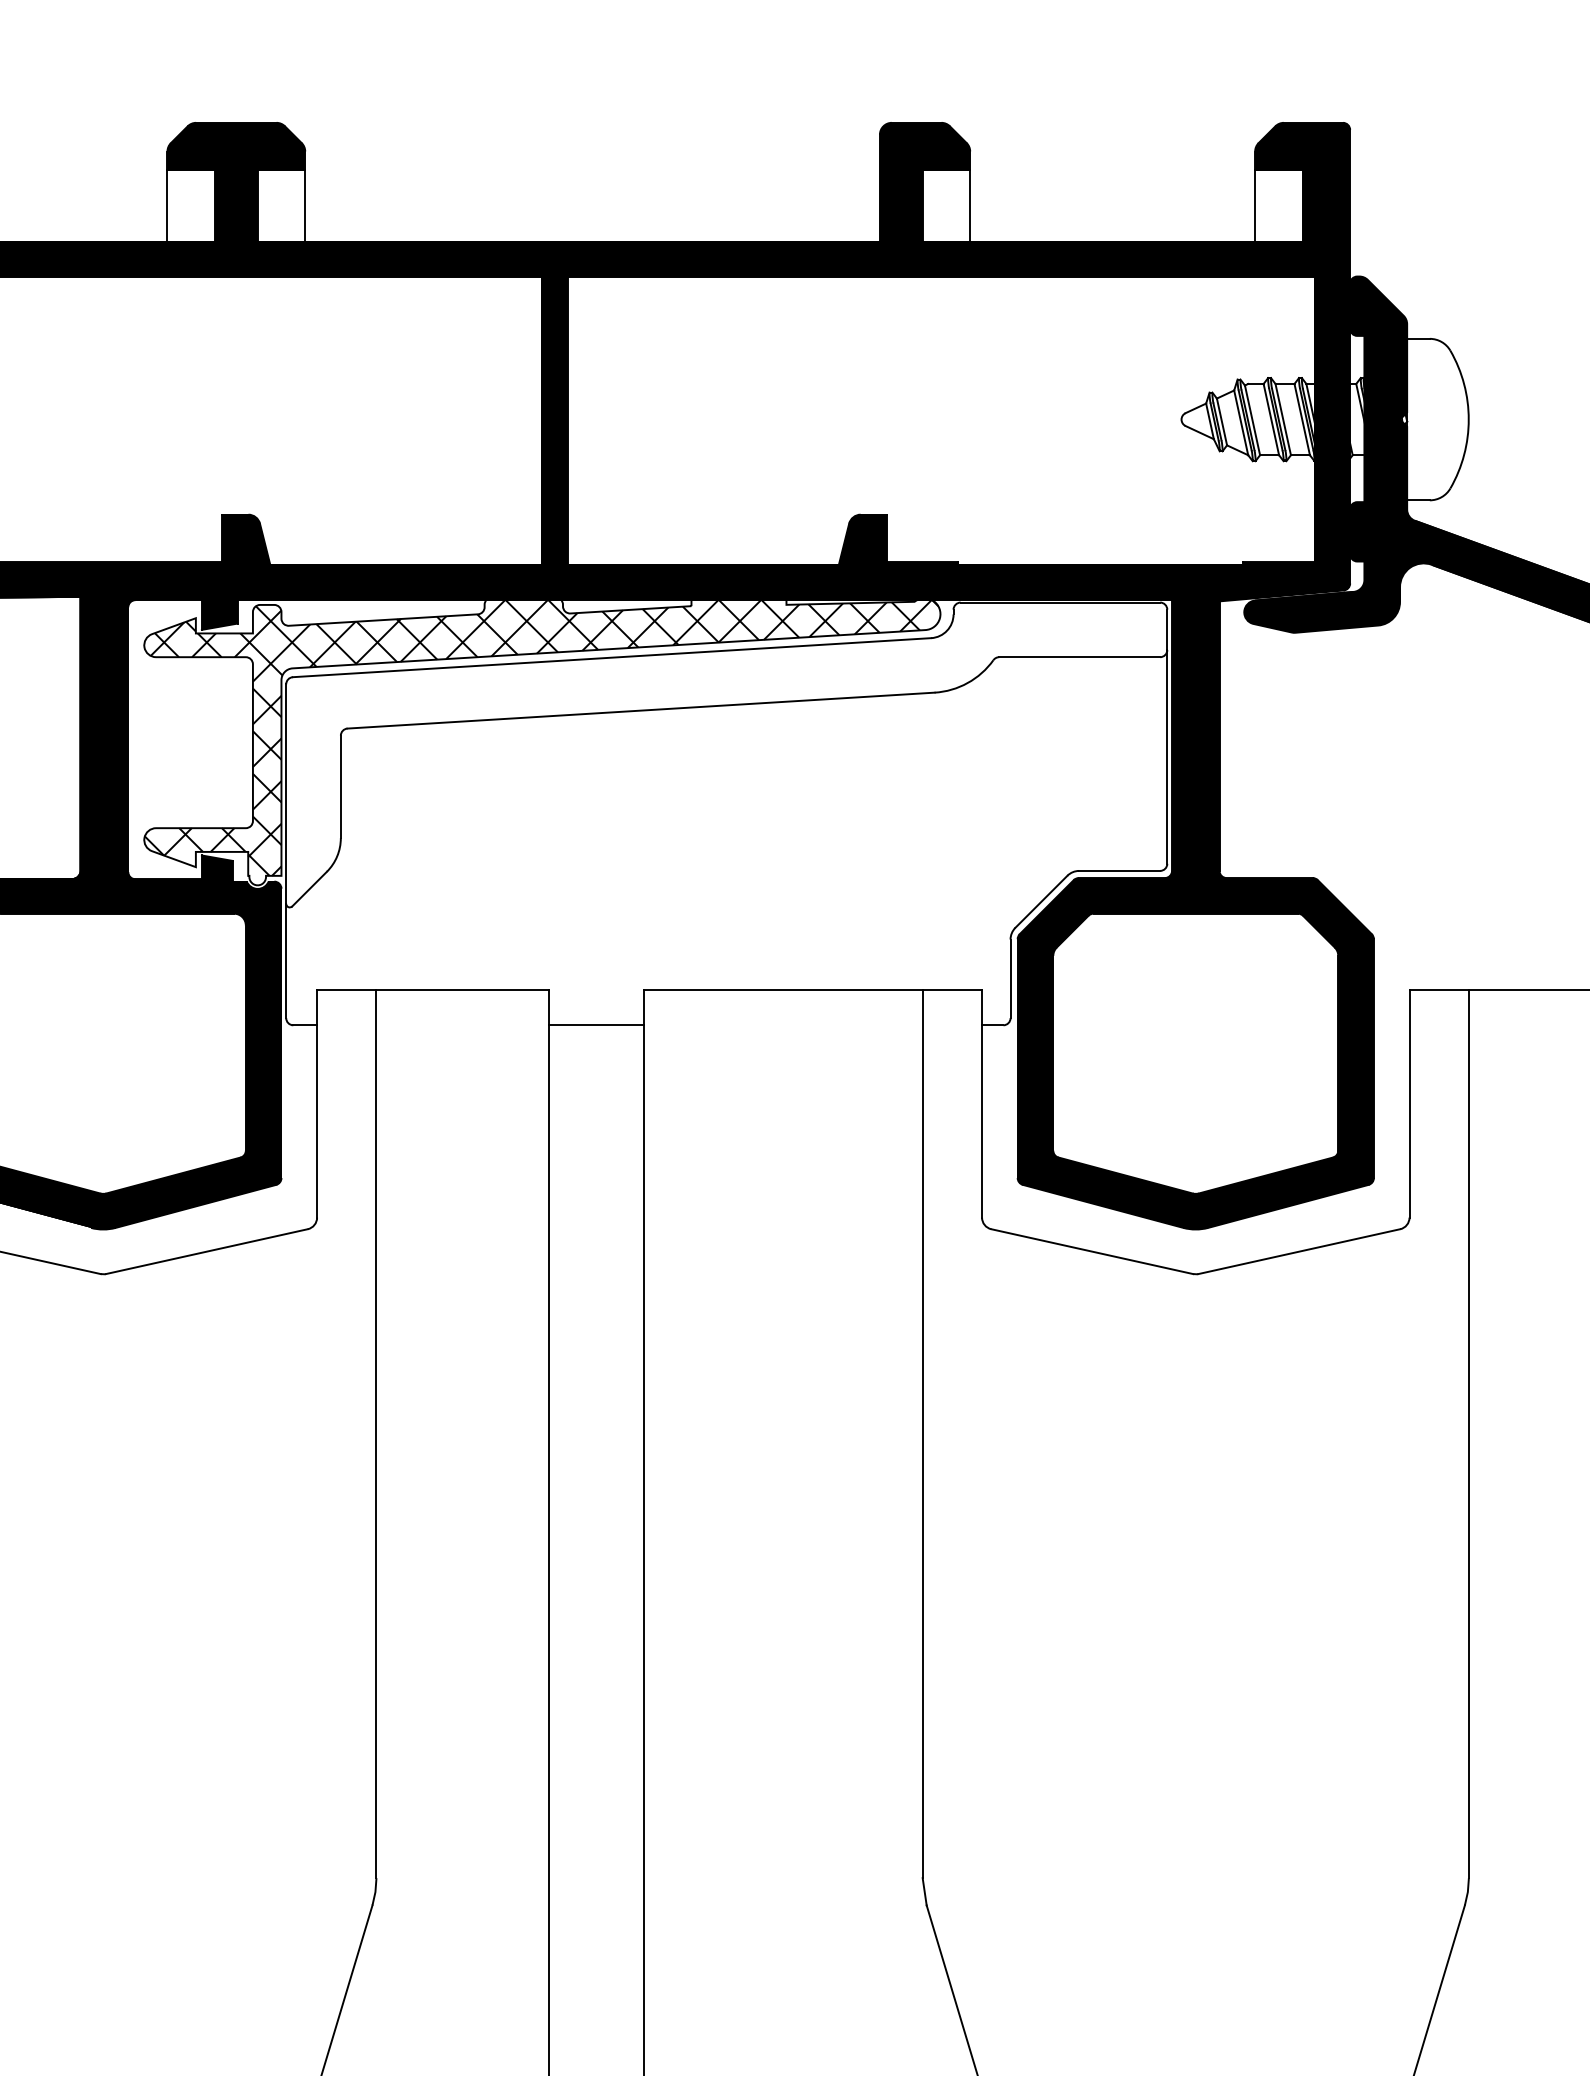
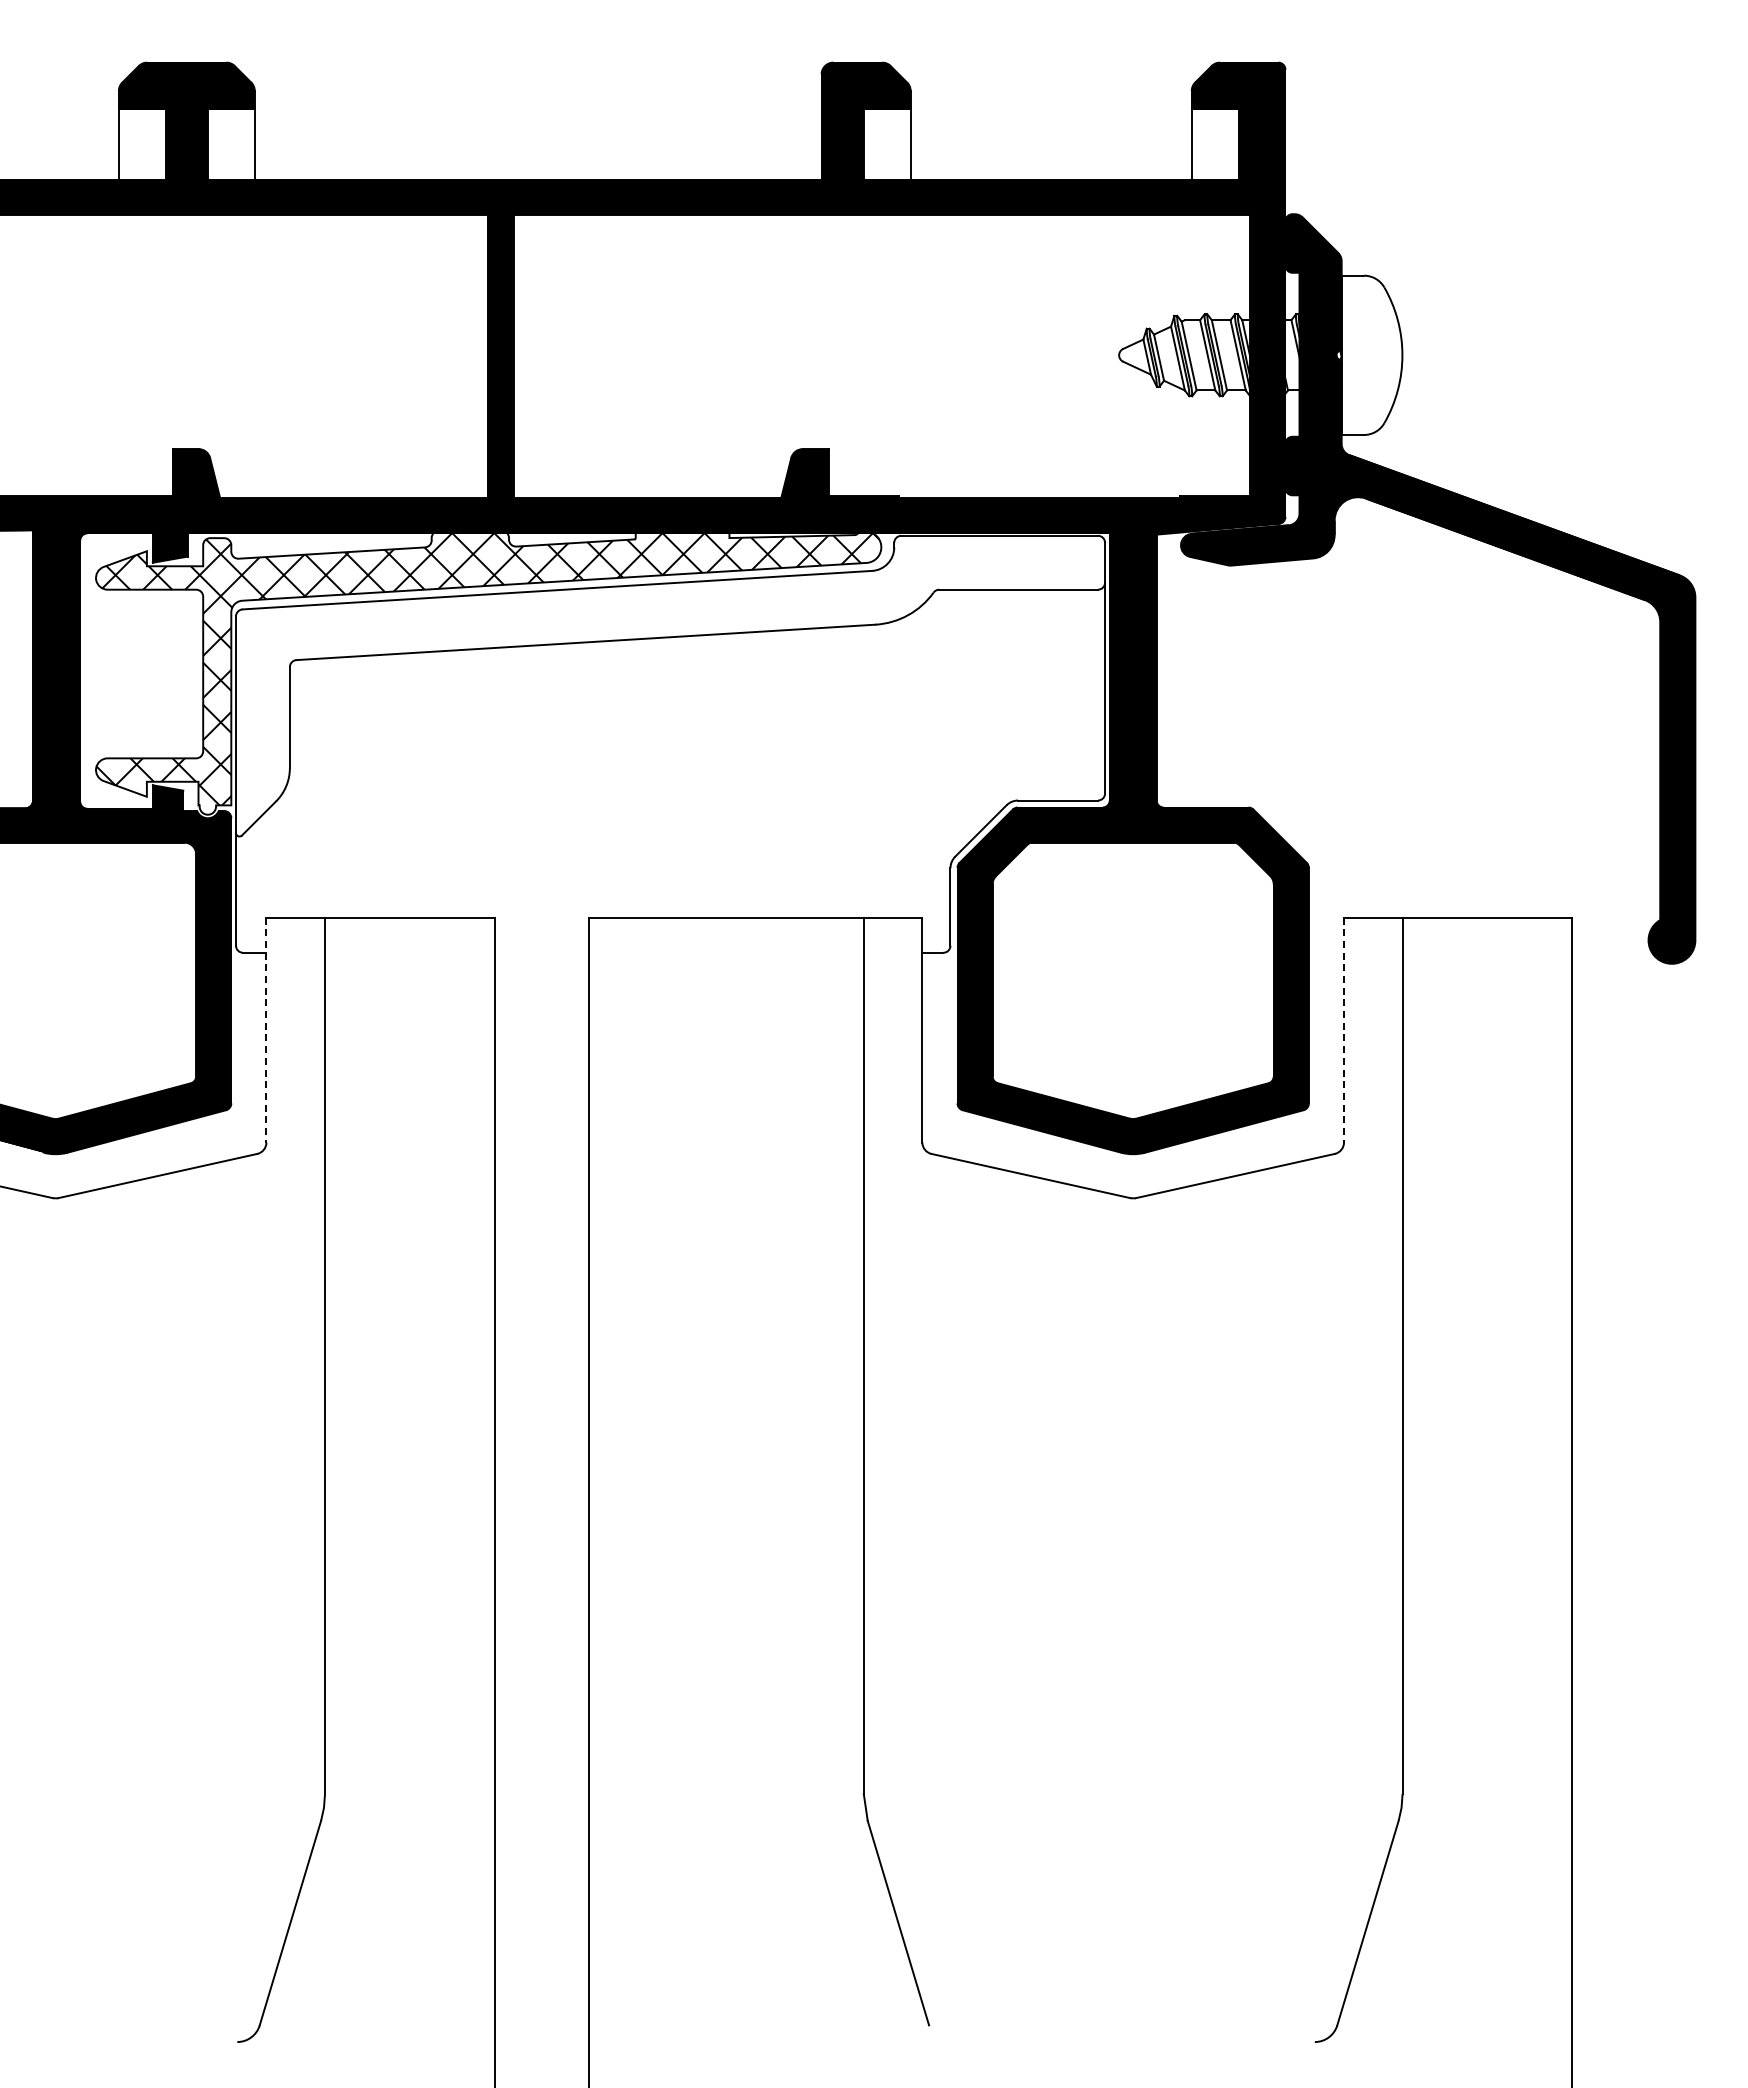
line: (595, 1025) -> (541, 952), removed
line: (317, 1104) -> (266, 1030), solid -> dashed
line: (1410, 1104) -> (1344, 1030), solid -> dashed

